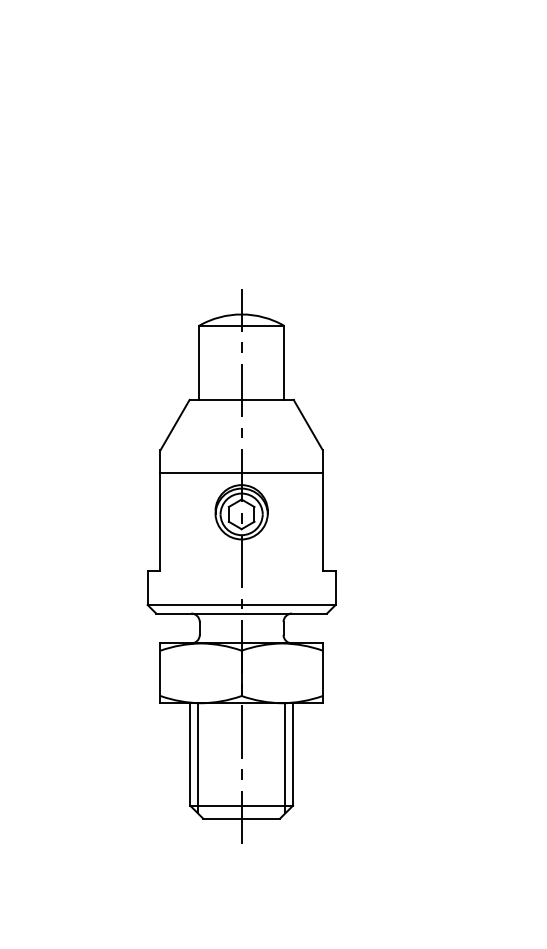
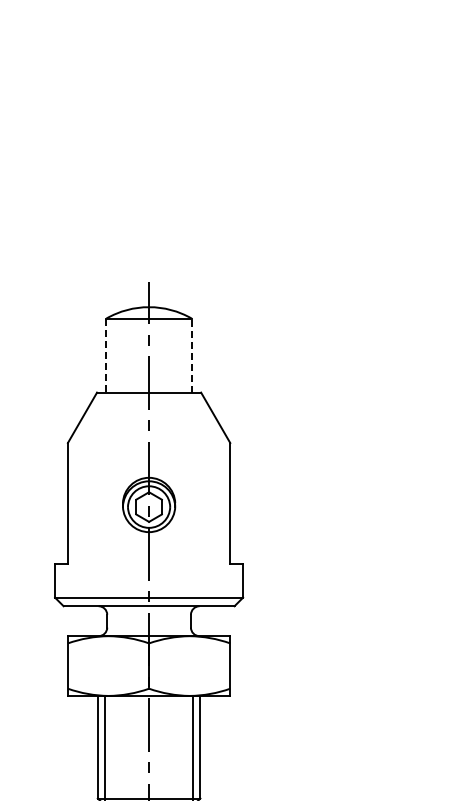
line: (198, 362) -> (105, 355), solid -> dashed
line: (284, 362) -> (191, 355), solid -> dashed
line: (241, 472) -> (148, 465), removed

